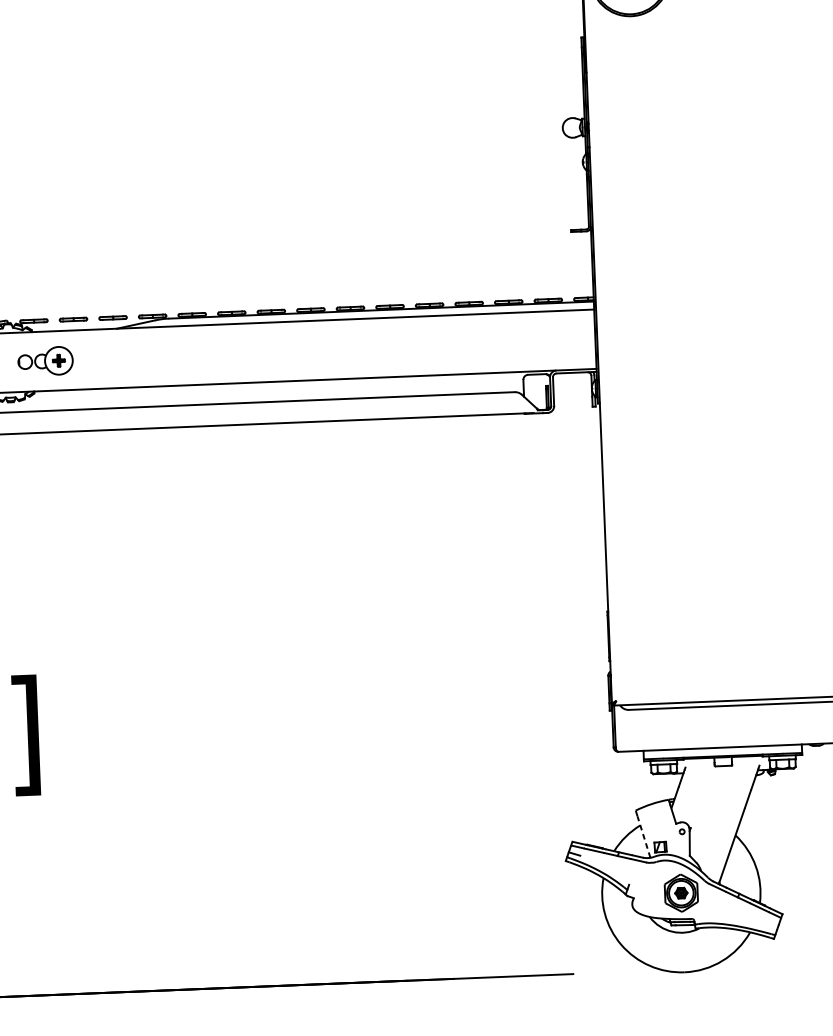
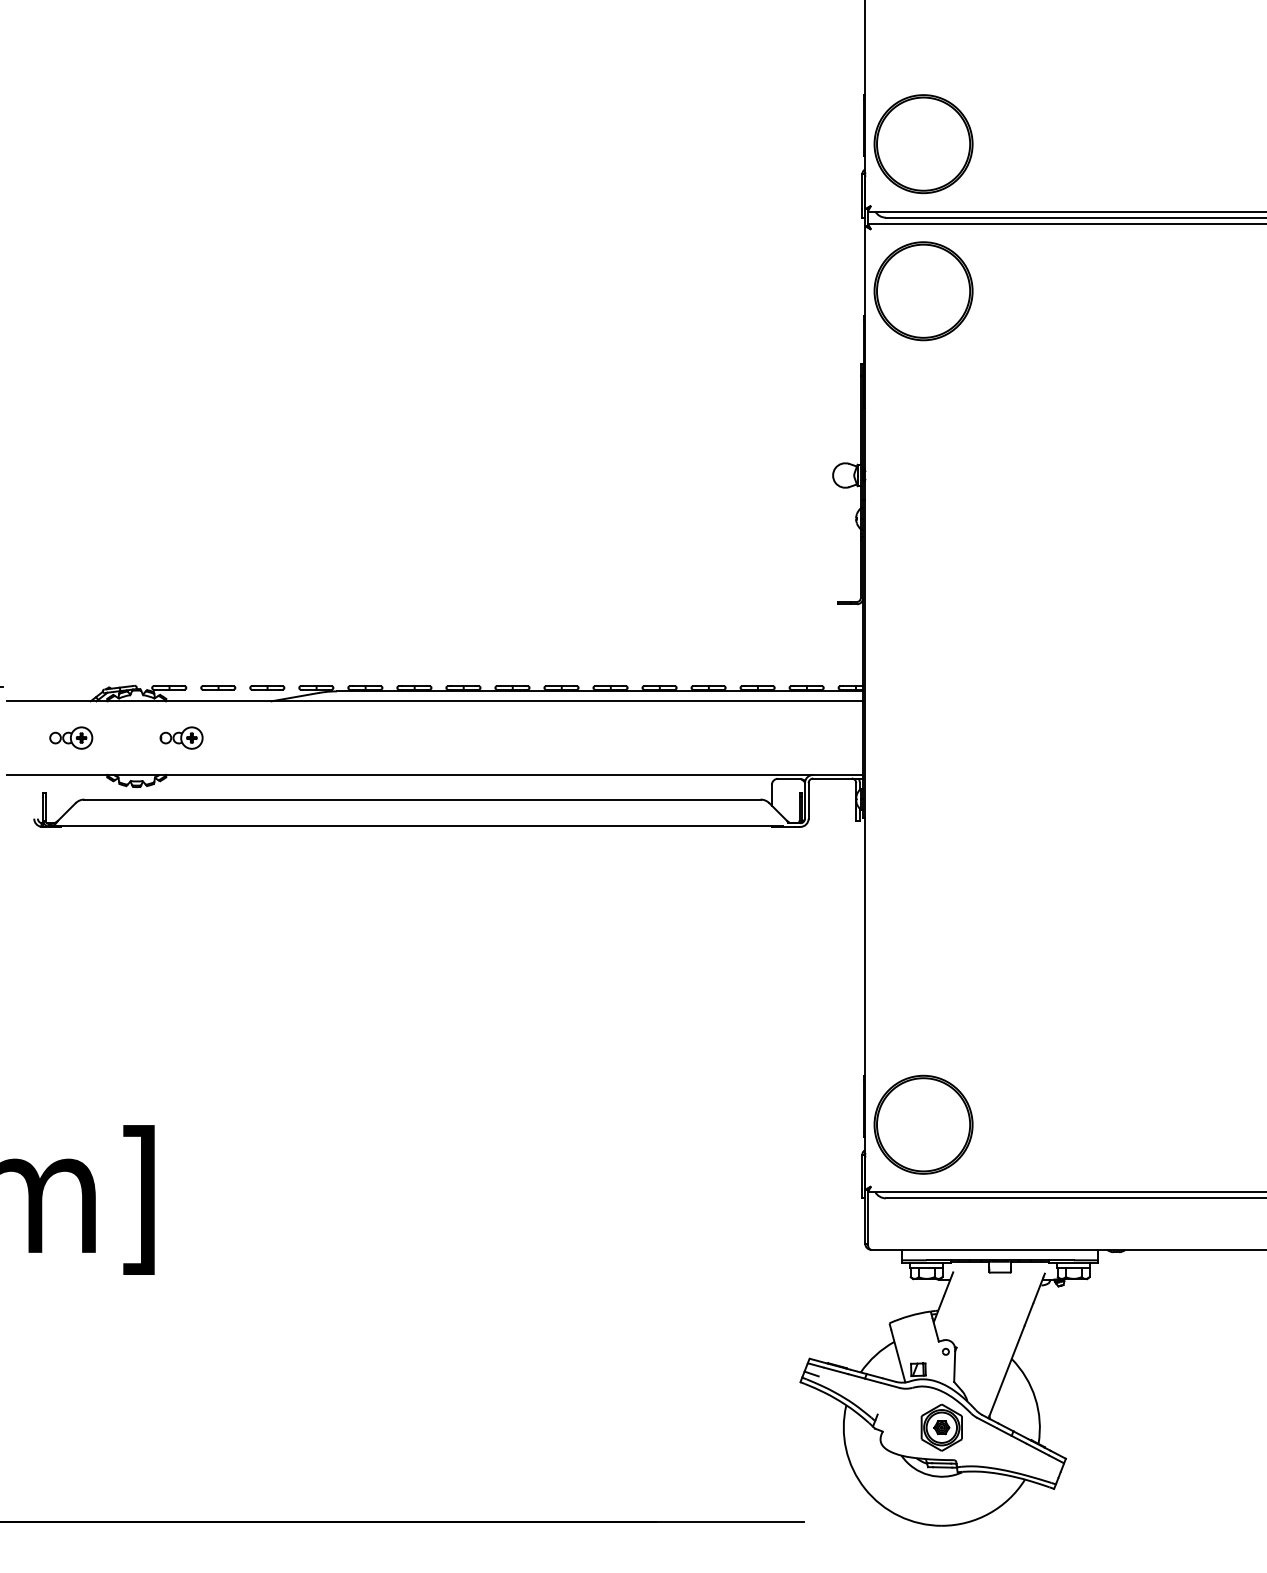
part: (45, 360) -> (181, 737), size x0.62
part: (656, 649) -> (923, 1124), added
line: (644, 837) -> (898, 1356), dashed -> solid

